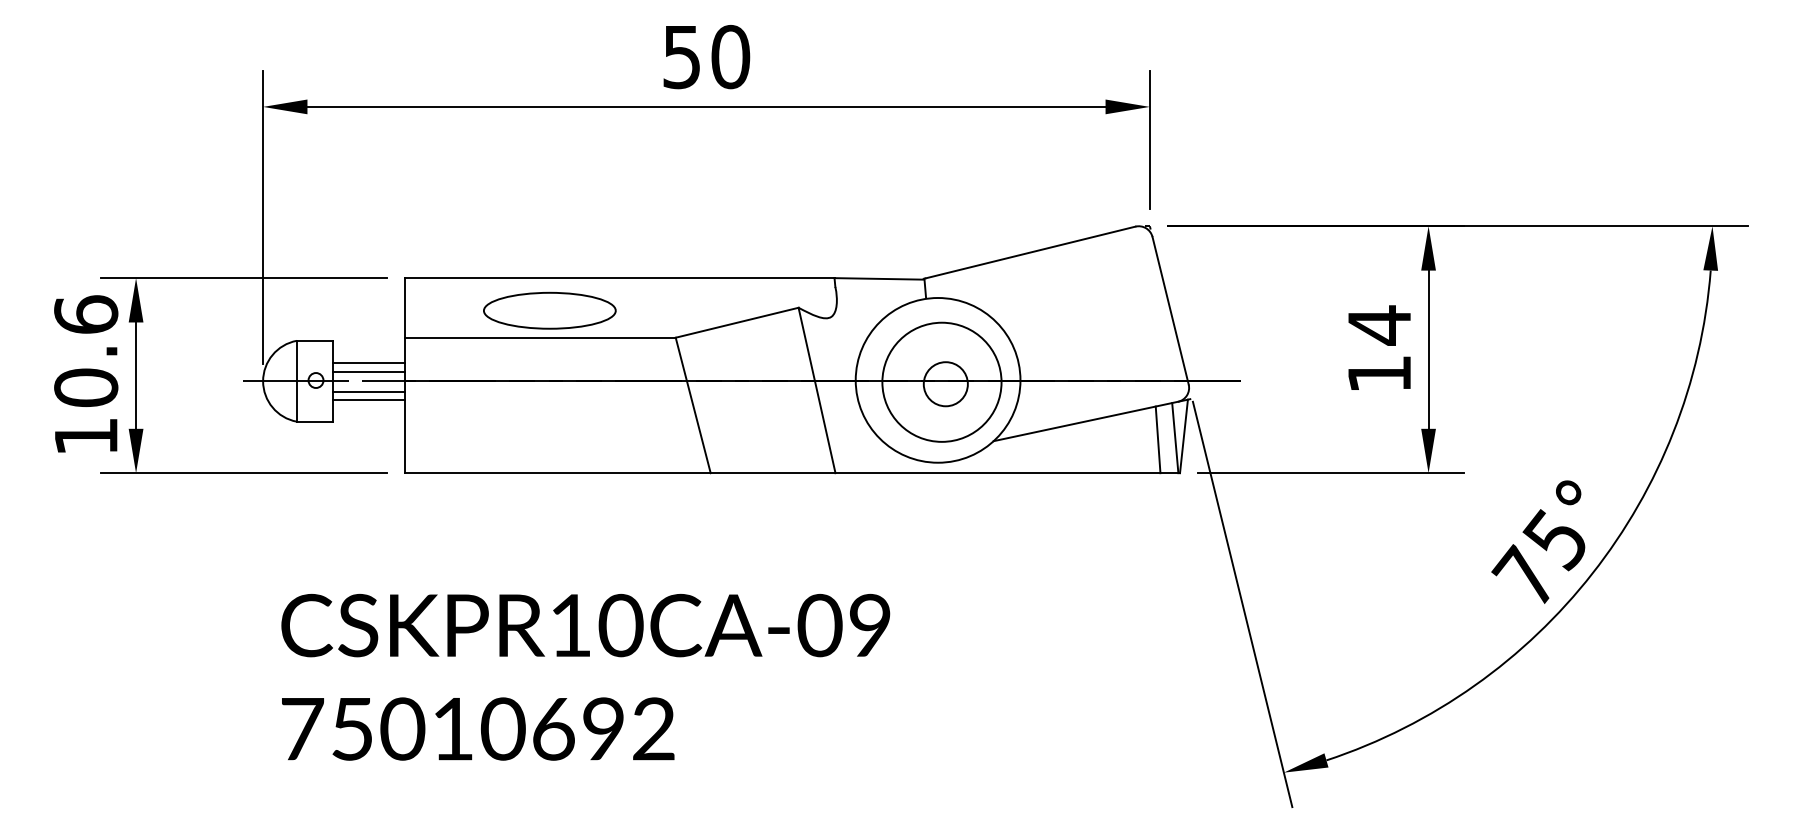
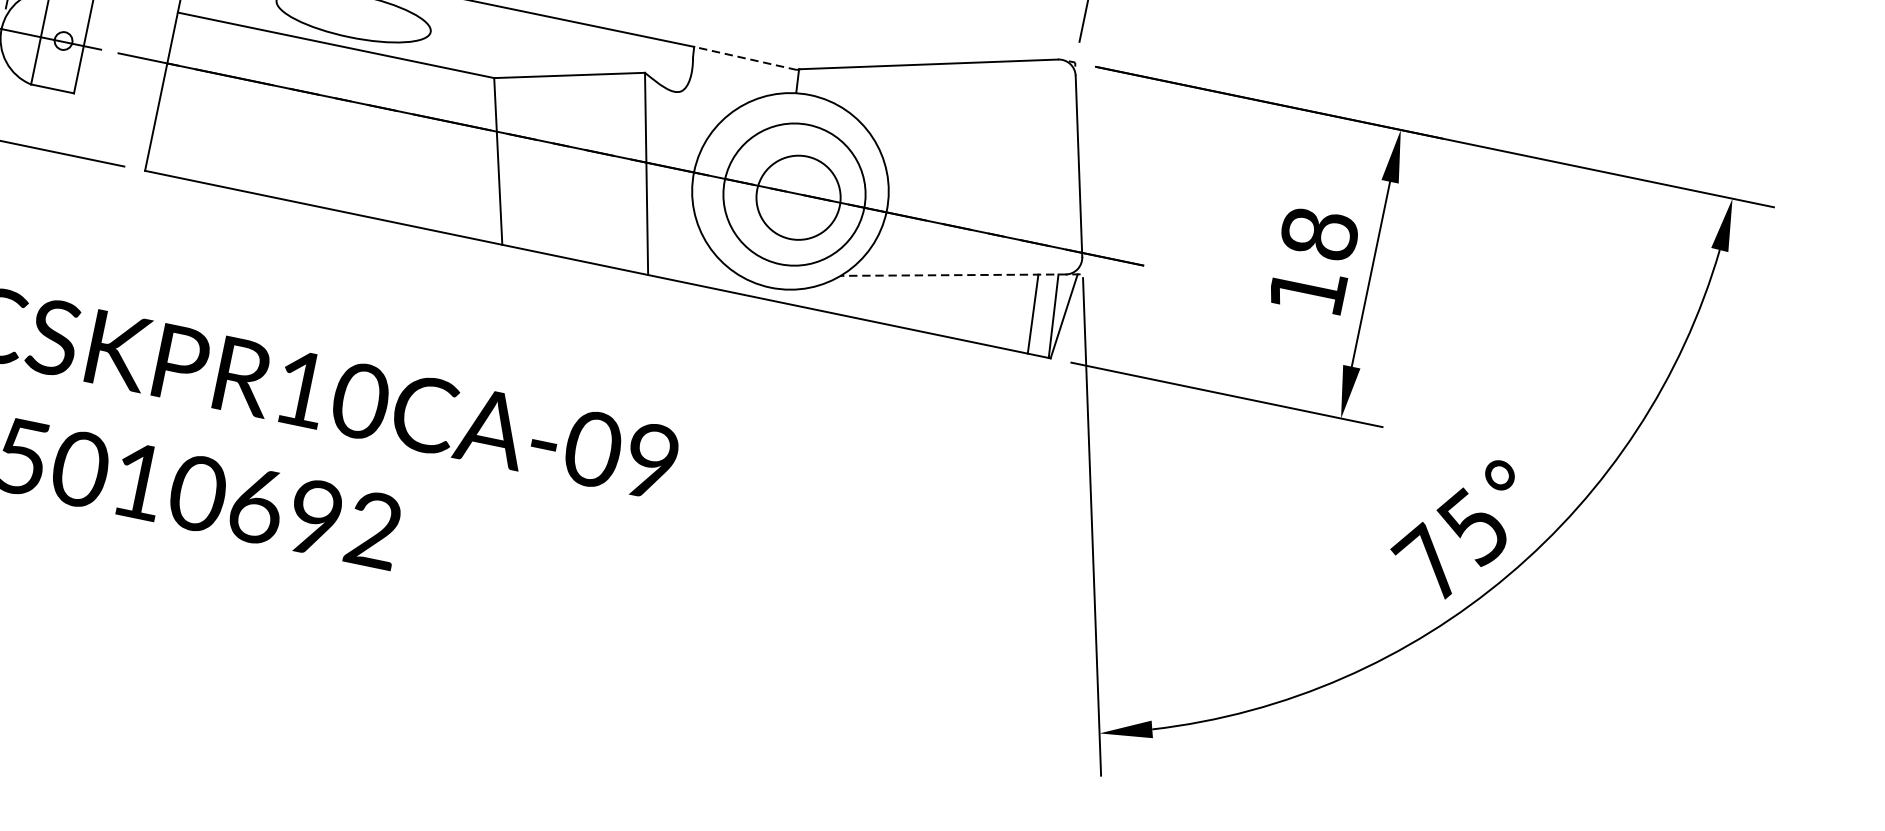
line: (878, 278) -> (745, 57), solid -> dashed
text: (1379, 325) -> (1319, 234), 14 -> 18
line: (368, 362) -> (129, 32), removed
line: (368, 371) -> (127, 43), removed
circle: (945, 384) -> (798, 198), size x1.6
line: (368, 392) -> (122, 67), removed
line: (368, 399) -> (120, 75), removed
line: (1091, 420) -> (959, 275), solid -> dashed

